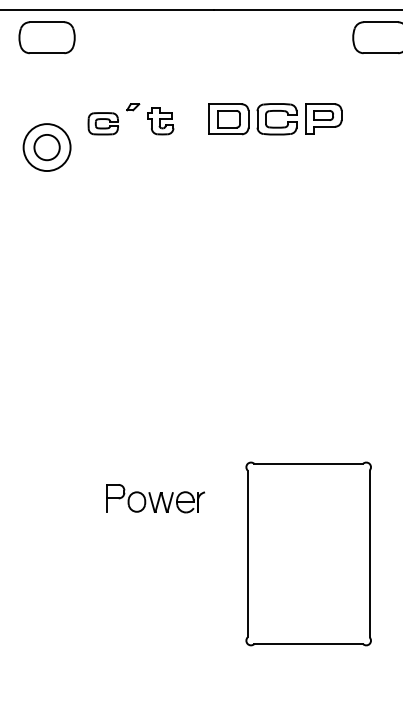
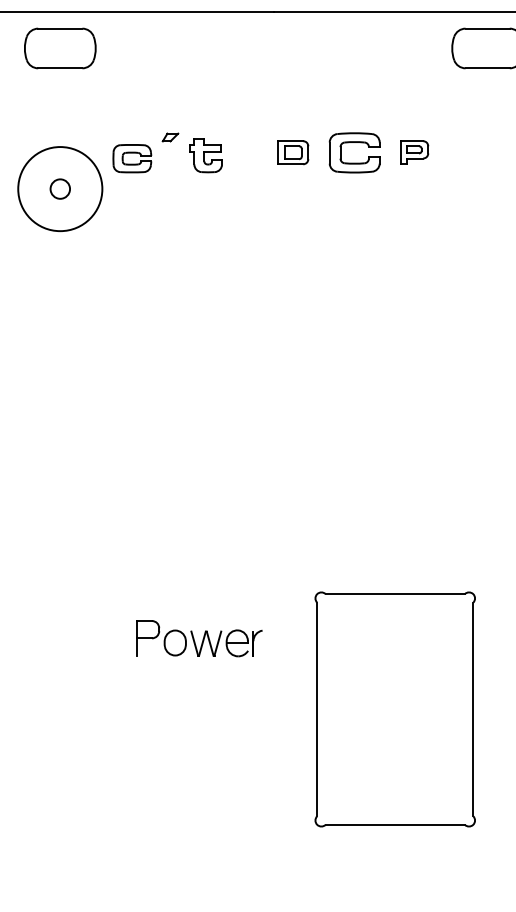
part: (229, 118) -> (293, 152), size x0.6
part: (323, 118) -> (414, 152), size x0.6
circle: (47, 147) -> (60, 188), size x0.6
circle: (47, 147) -> (60, 189), size x1.4

